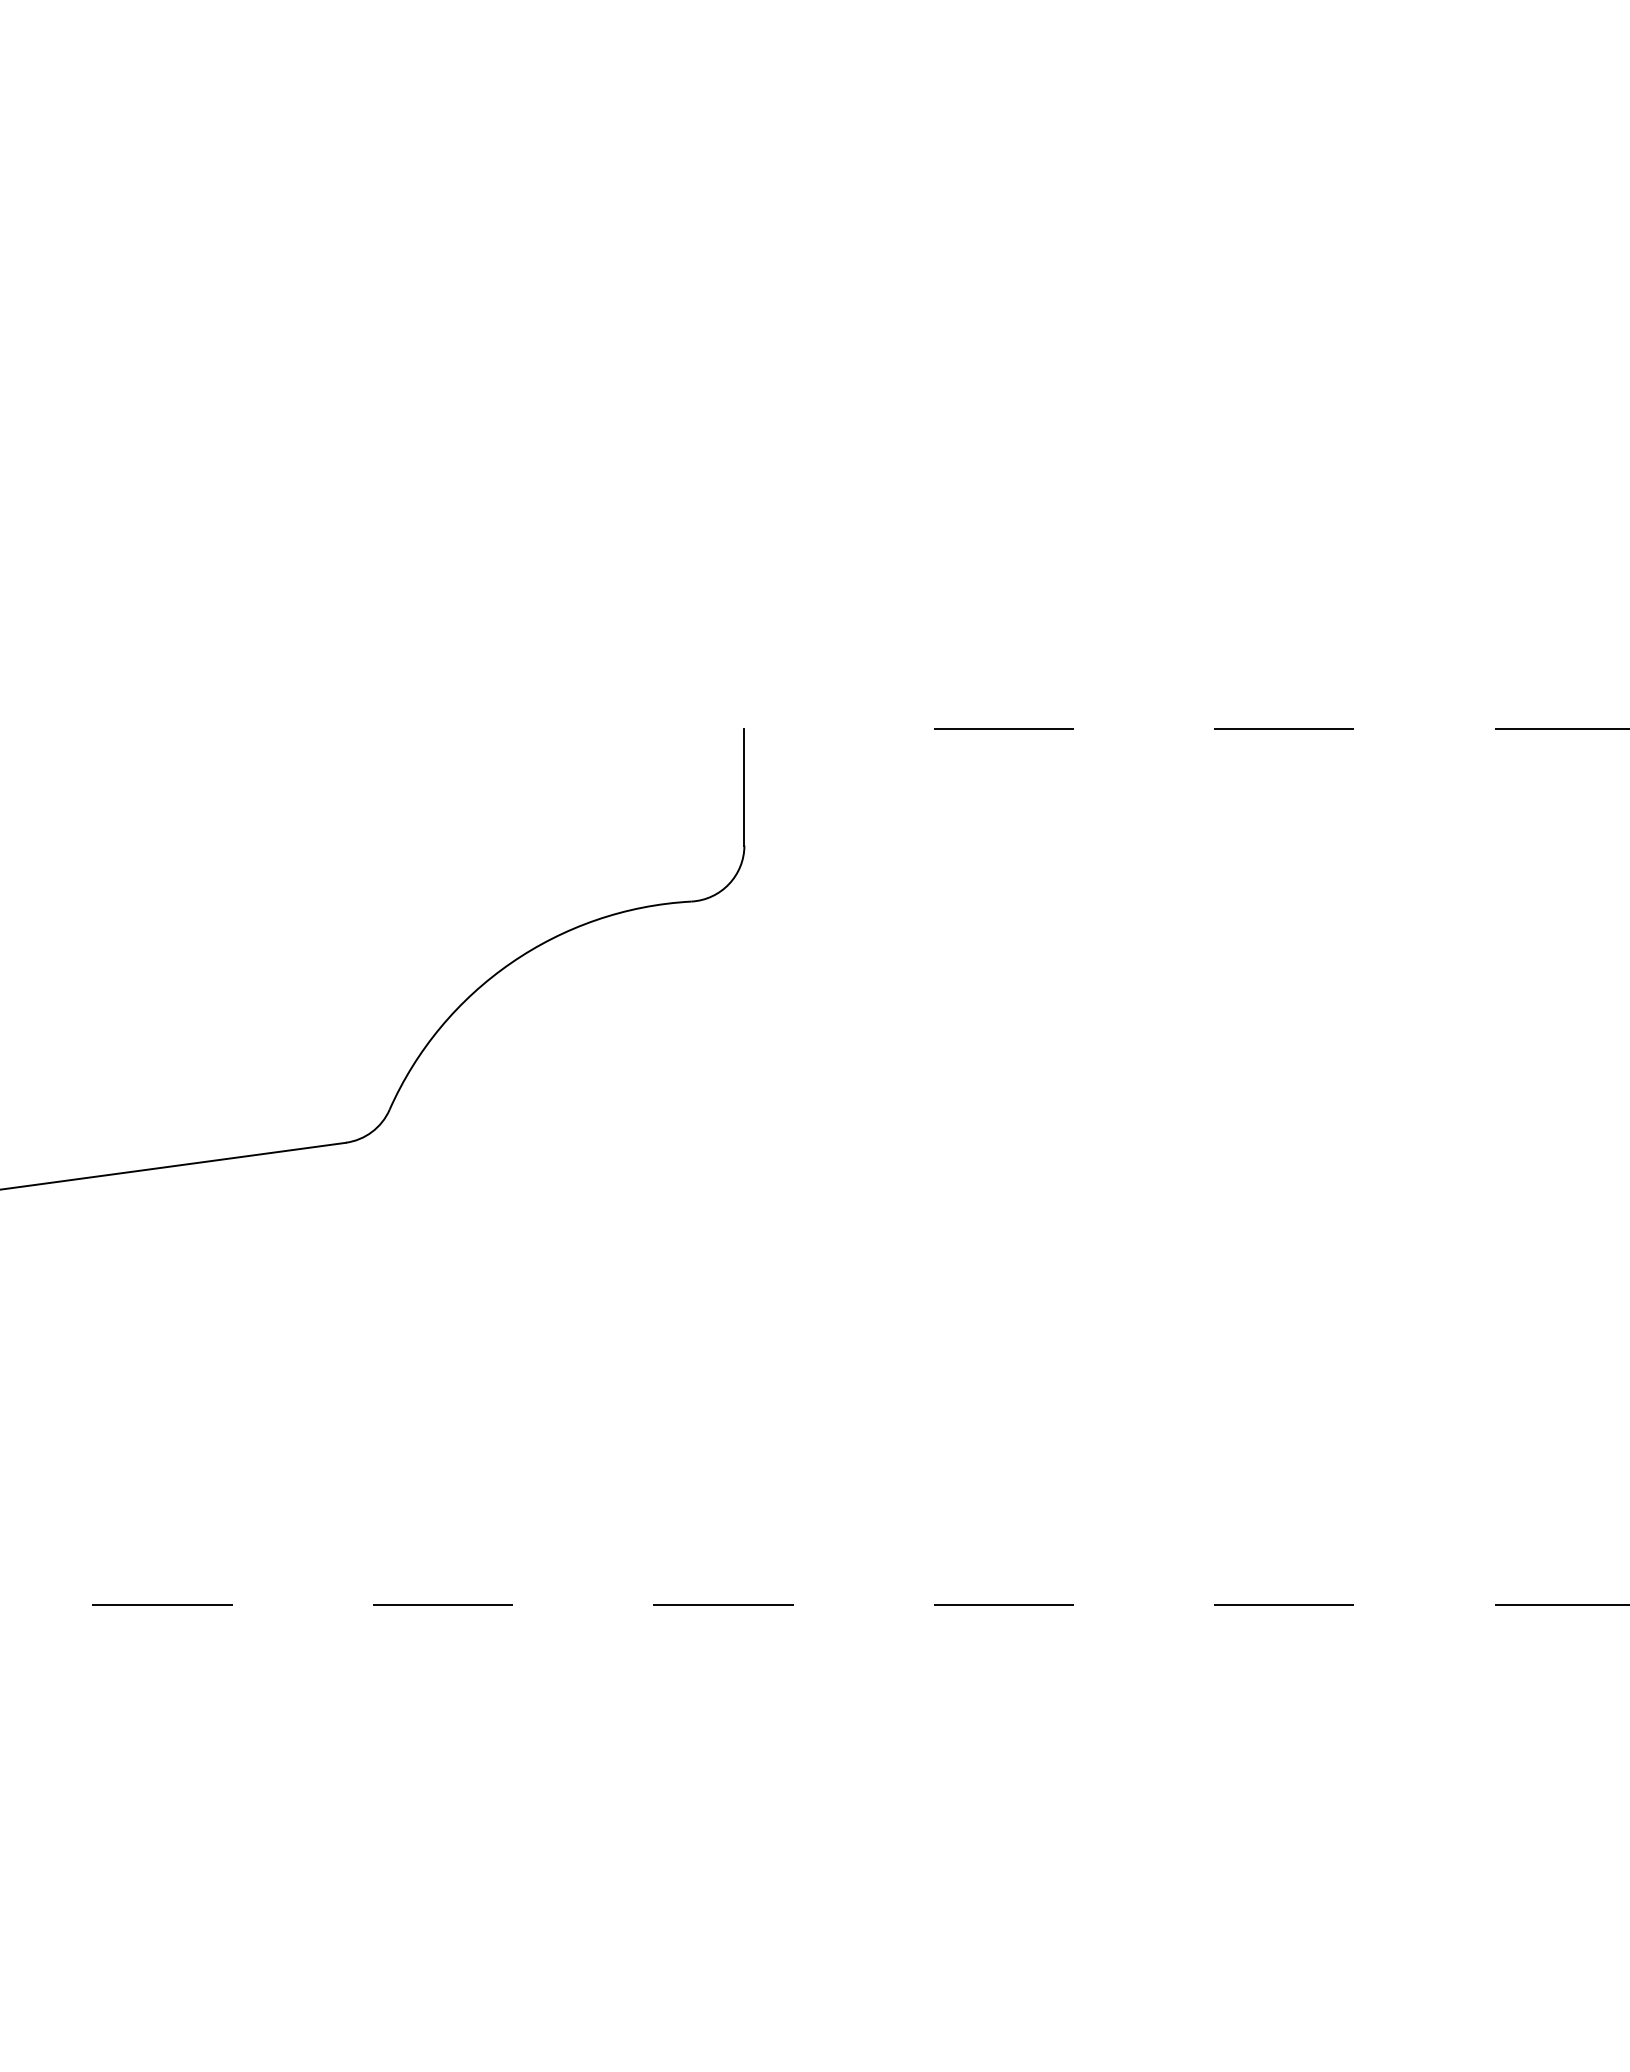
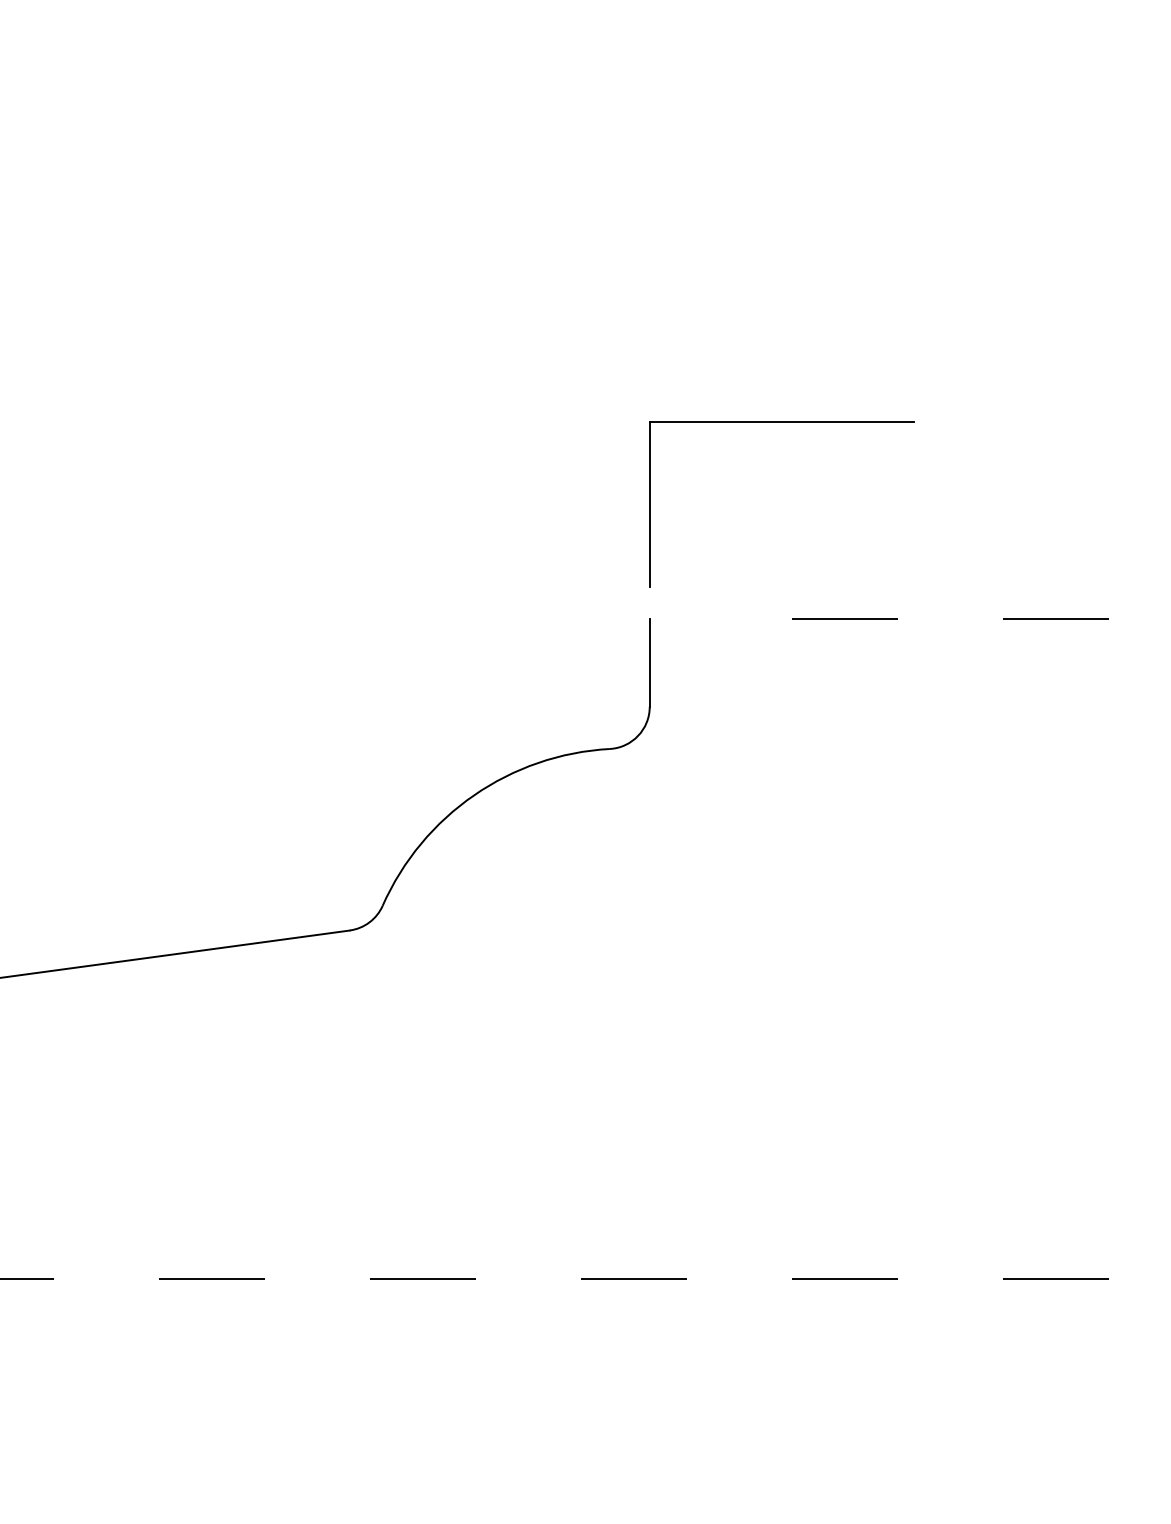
part: (919, 467) -> (781, 422), added

